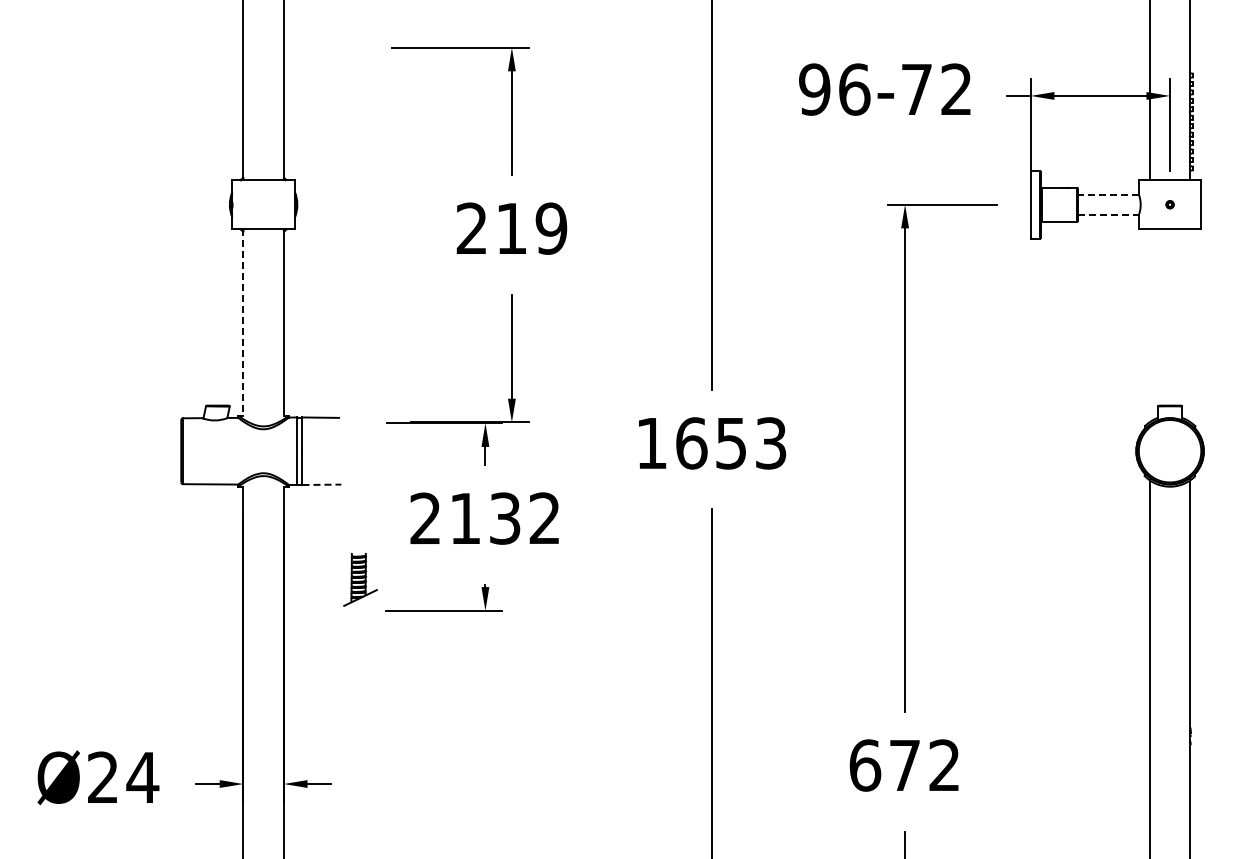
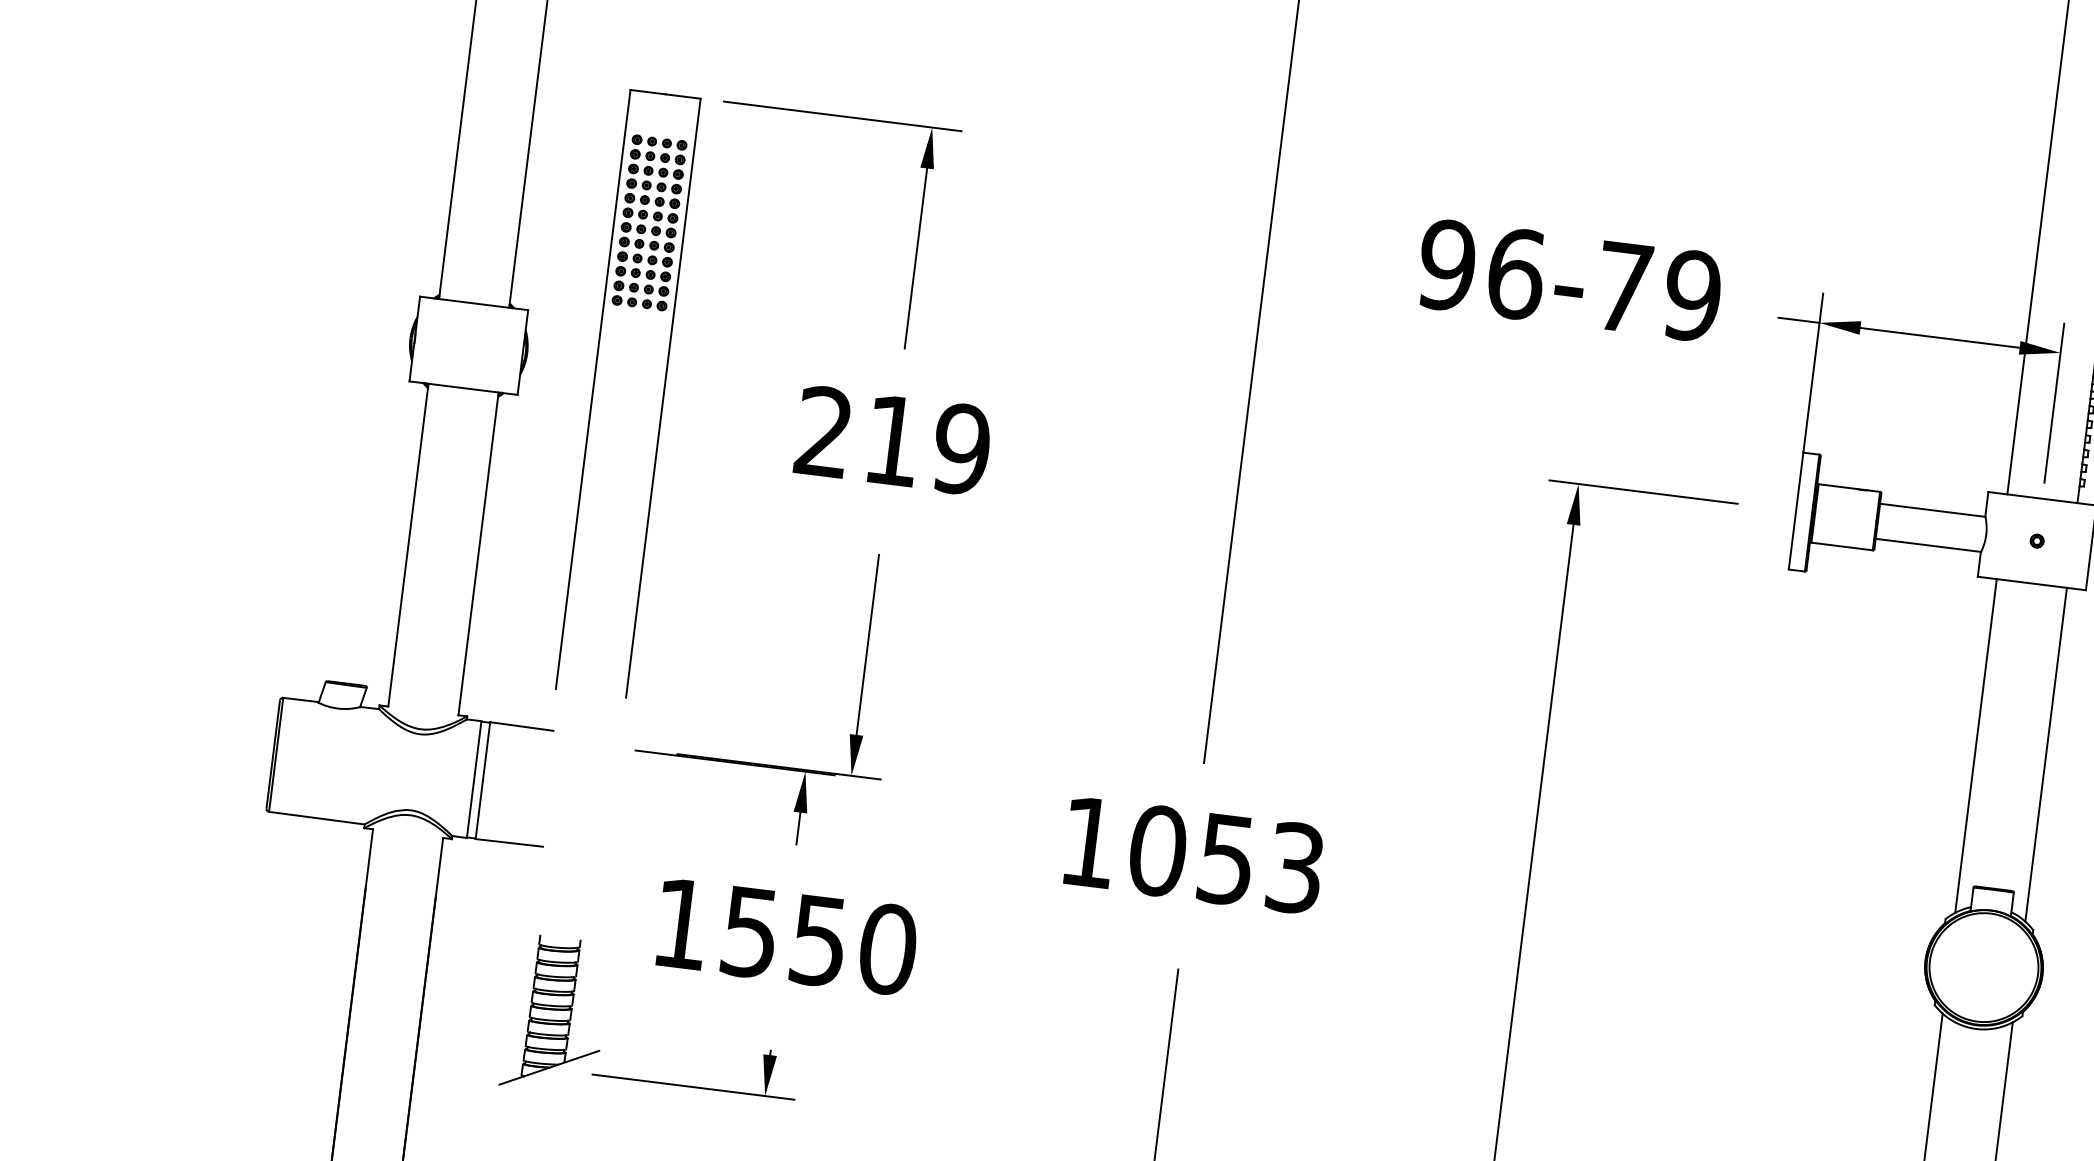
text: (956, 89) -> (1692, 295), 96-72 -> 96-79
line: (1108, 194) -> (1932, 510), dashed -> solid
line: (1109, 214) -> (1930, 544), dashed -> solid
part: (338, 220) -> (594, 389), added
line: (243, 323) -> (408, 546), dashed -> solid
line: (1149, 325) -> (1975, 745), added
line: (1190, 325) -> (2046, 754), added
text: (691, 443) -> (1157, 851), 1653 -> 1053
line: (322, 484) -> (510, 842), dashed -> solid
text: (485, 518) -> (785, 936), 2132 -> 1550
part: (360, 579) -> (555, 1015), size x1.67

